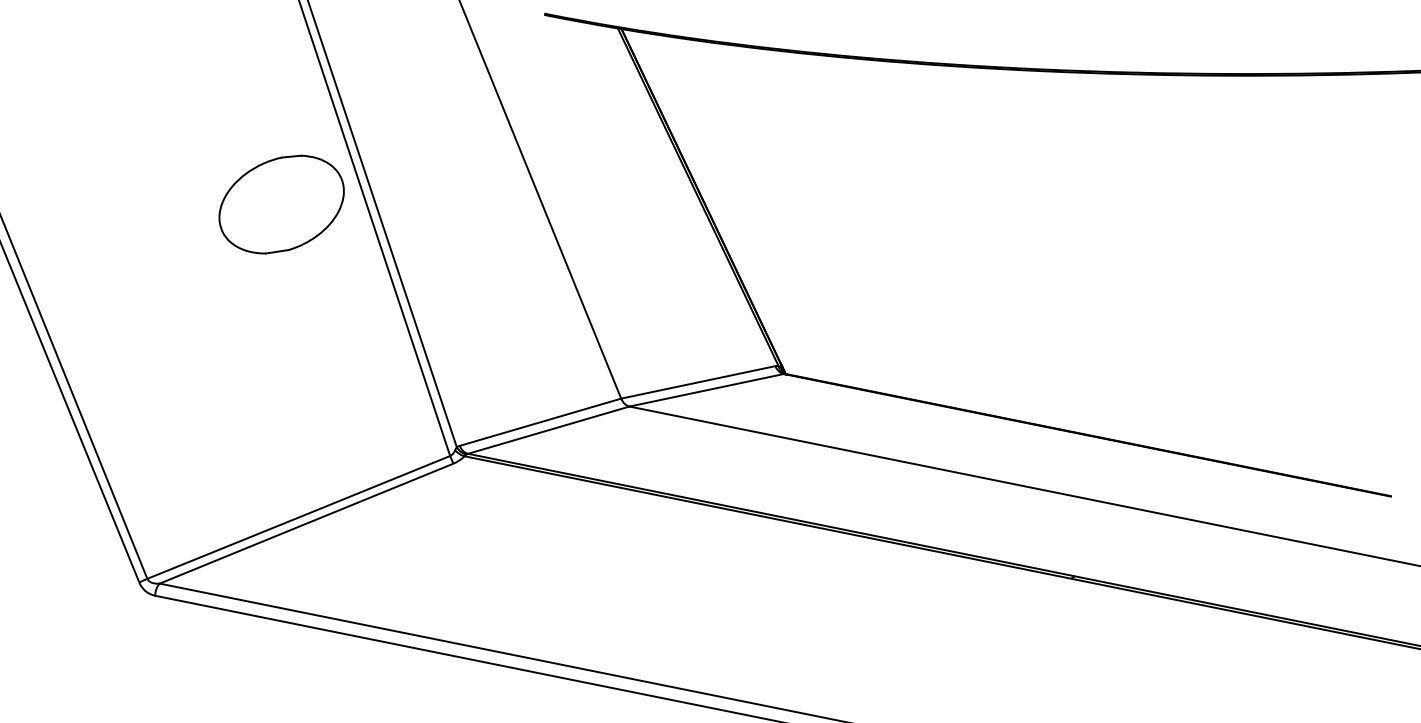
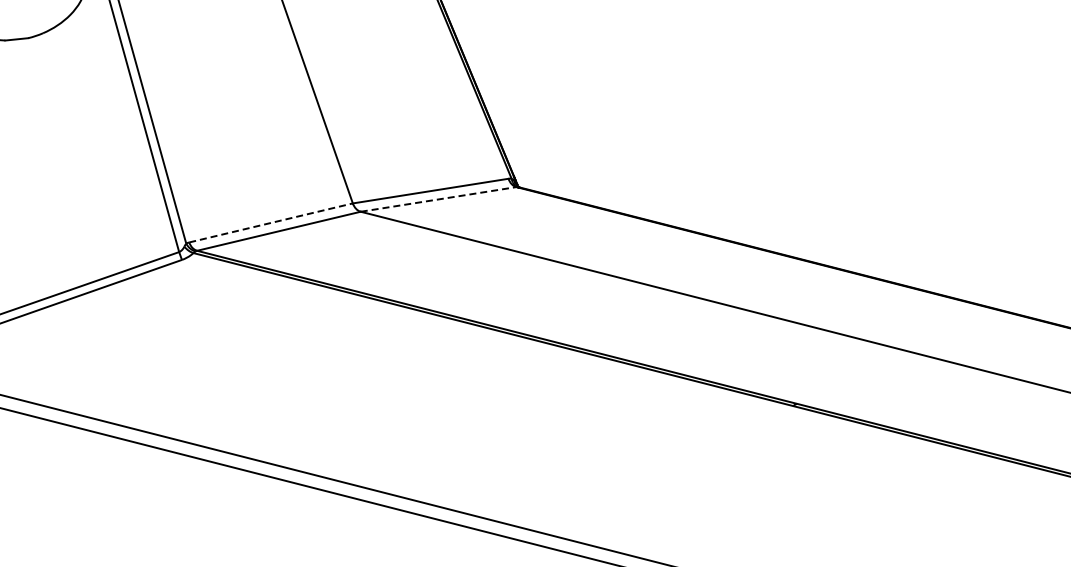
line: (706, 390) -> (438, 199), solid -> dashed
line: (540, 422) -> (271, 223), solid -> dashed

